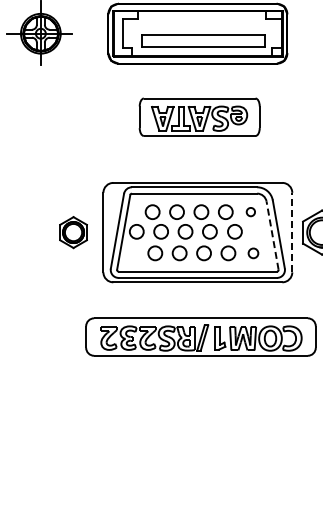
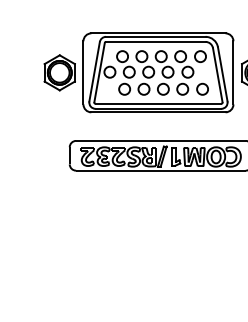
circle: (250, 211) -> (200, 56), size x1.67
part: (73, 232) -> (59, 72), size x1.43
line: (292, 232) -> (233, 72), dashed -> solid
line: (272, 235) -> (217, 75), dashed -> solid
circle: (253, 253) -> (202, 89), size x1.43

